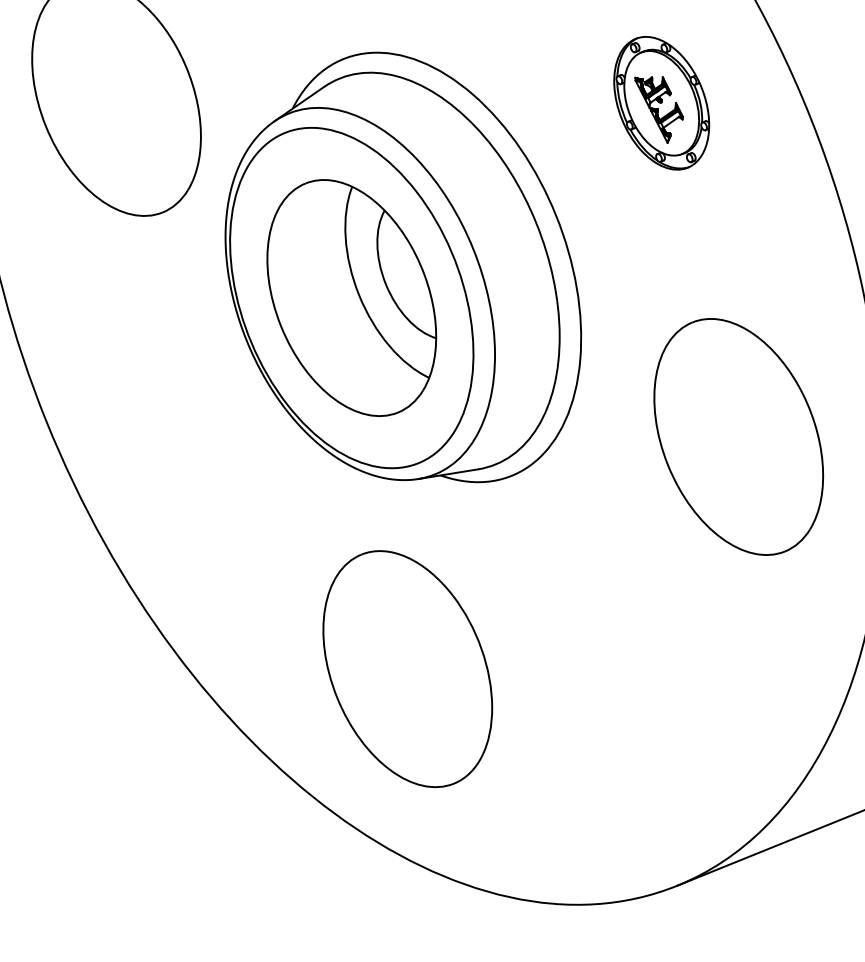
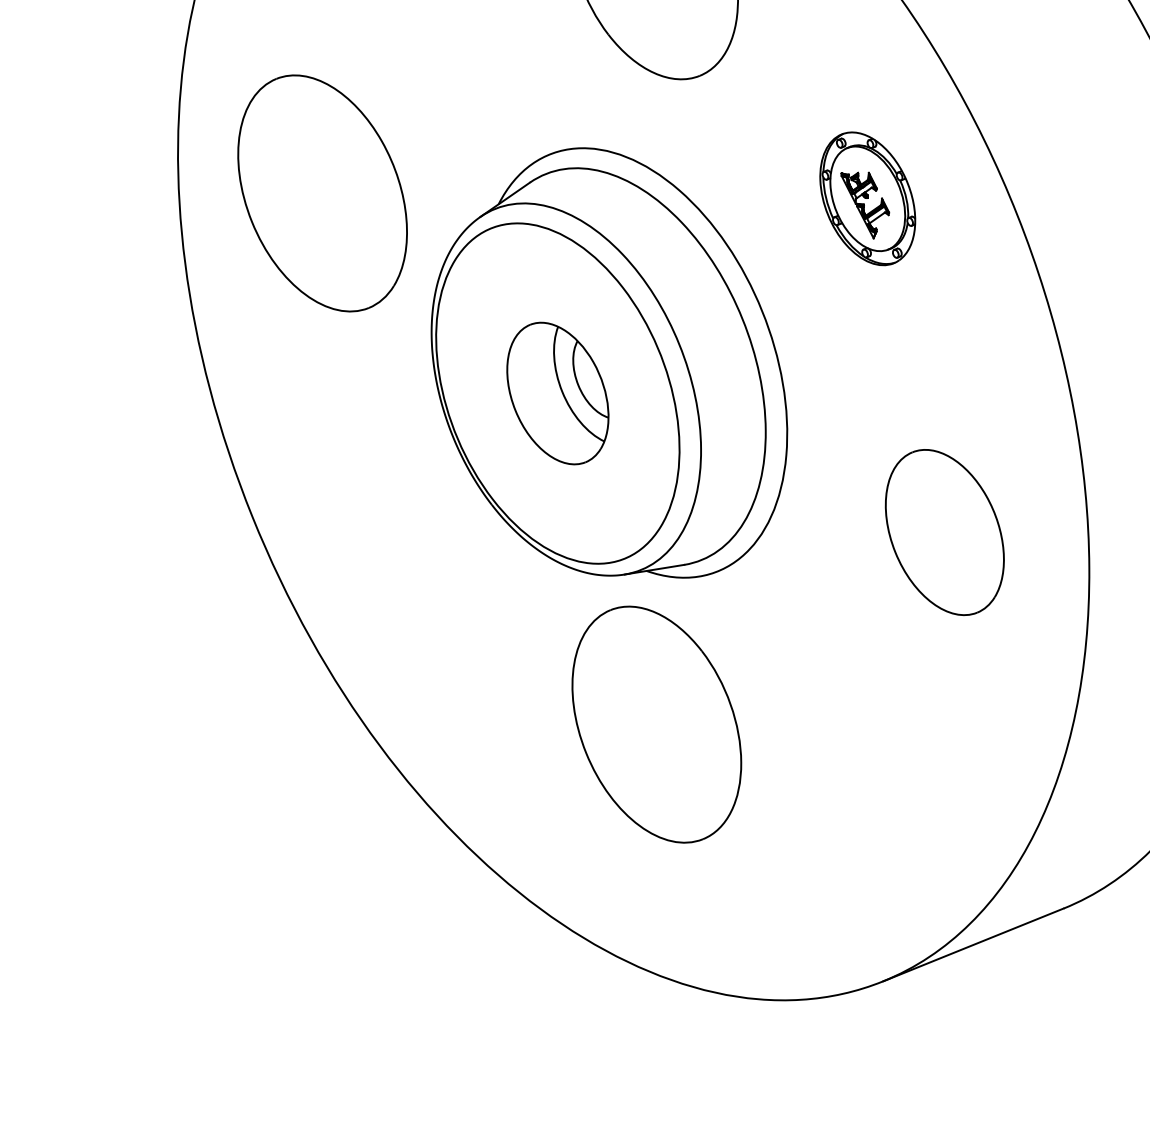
part: (351, 297) -> (557, 393), size x0.6
part: (738, 436) -> (944, 532), size x0.7
part: (407, 668) -> (656, 724), moved

